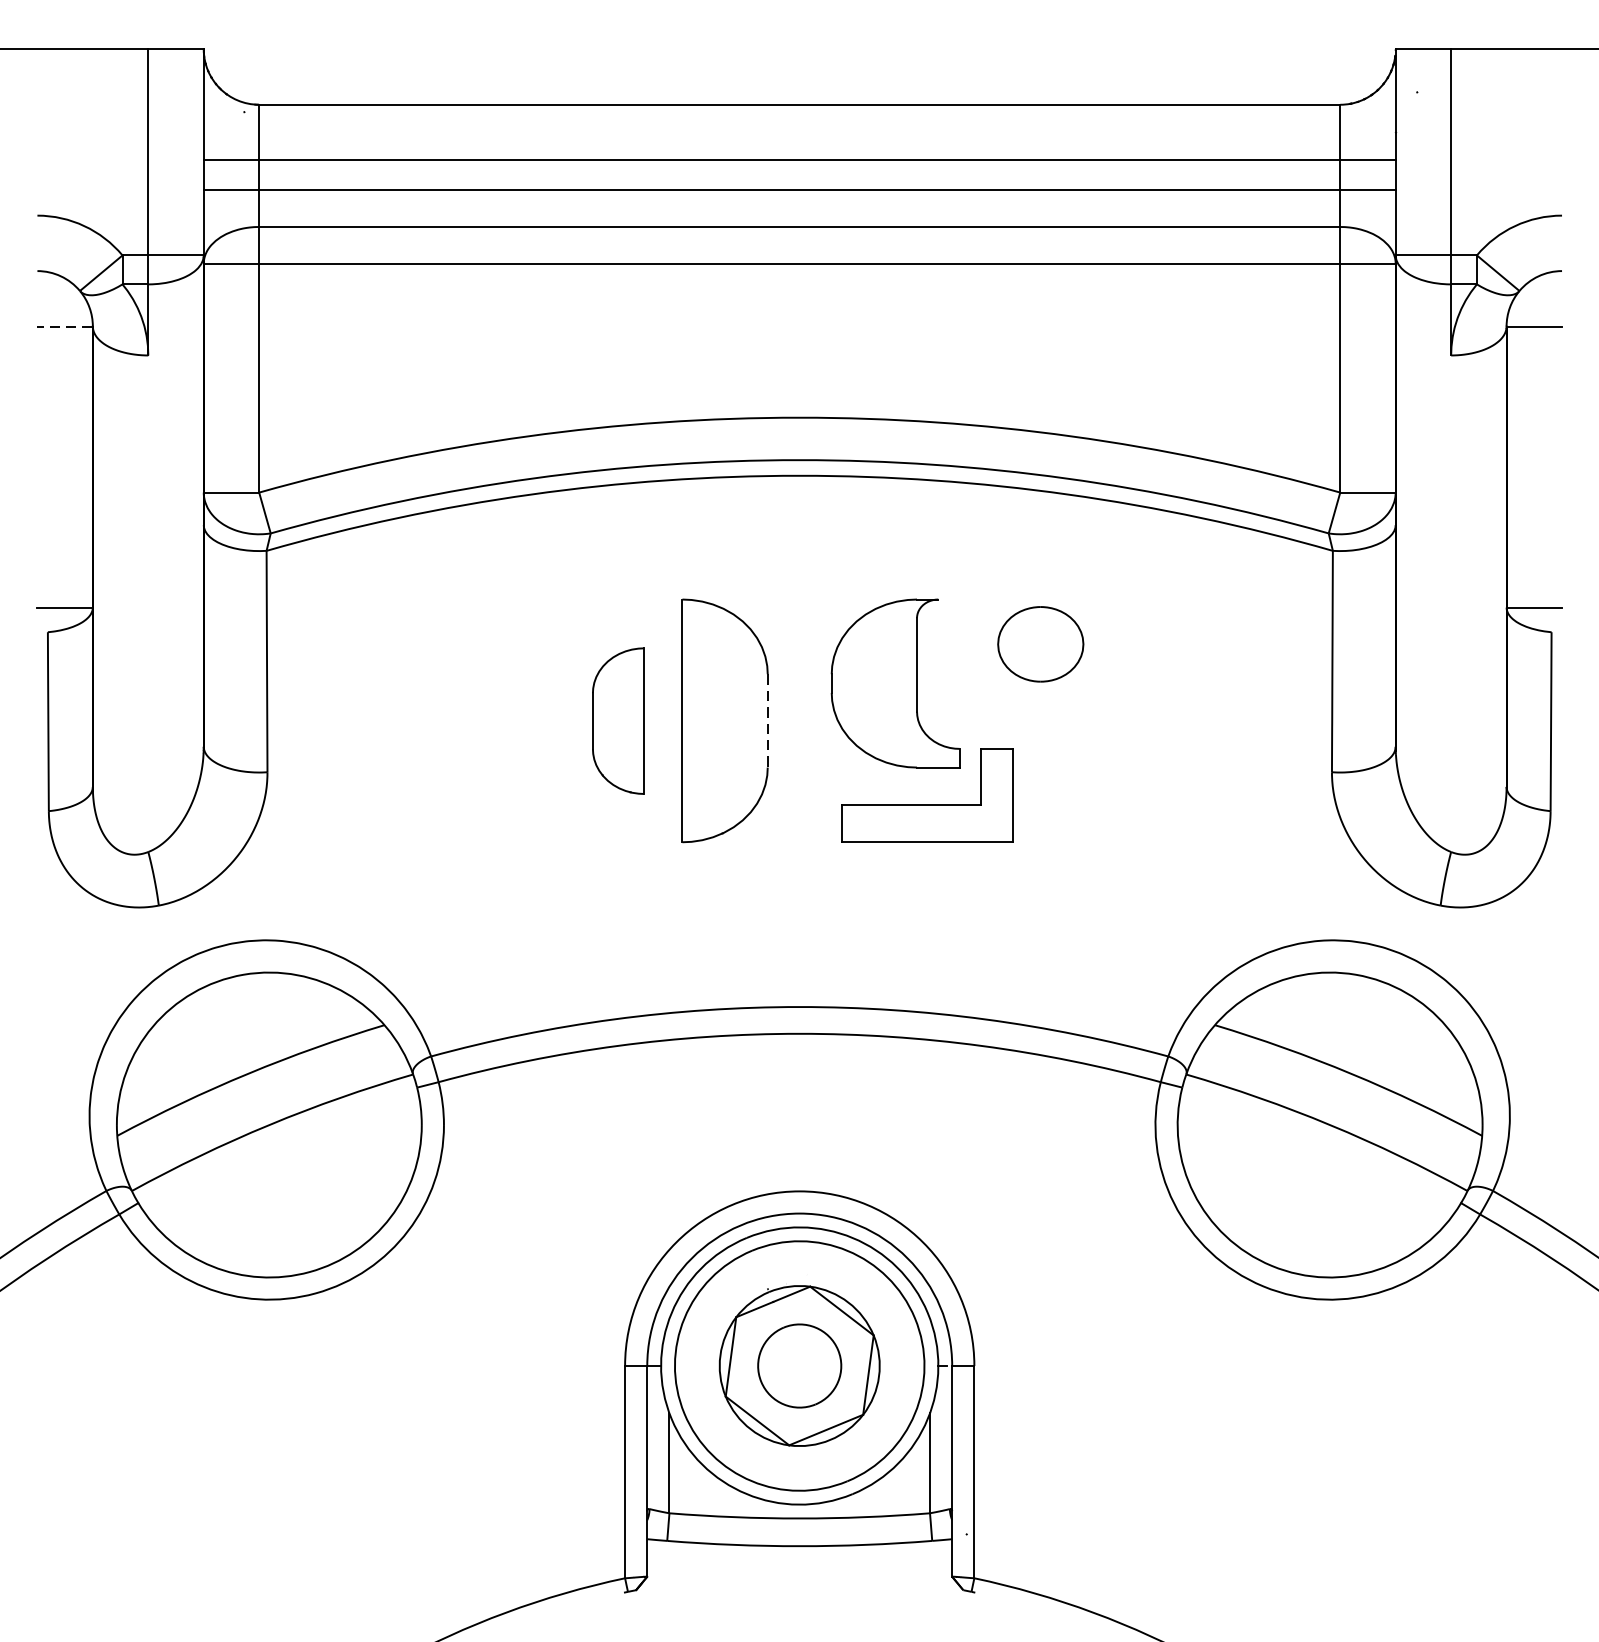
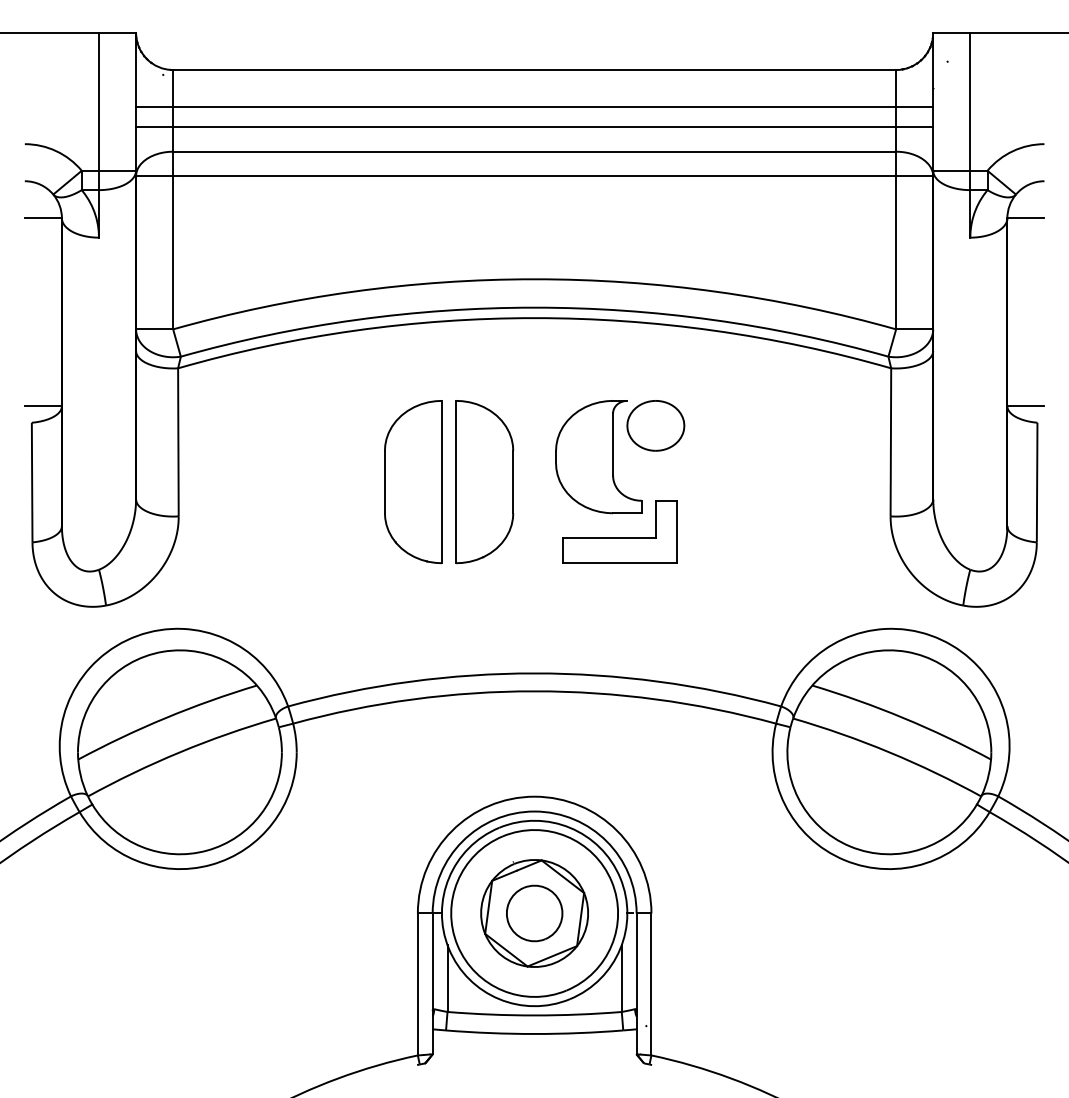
line: (65, 326) -> (43, 218), dashed -> solid
part: (1040, 643) -> (655, 425), moved
part: (618, 721) -> (413, 482), size x1.67
line: (768, 721) -> (513, 482), dashed -> solid

